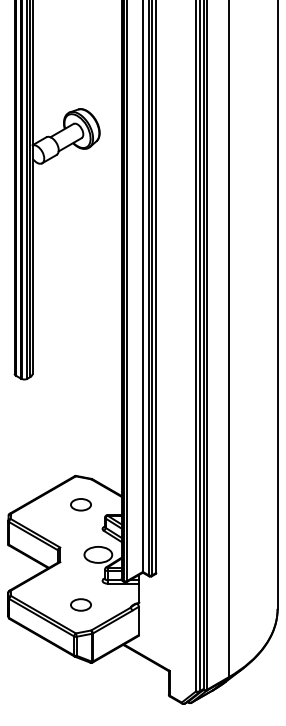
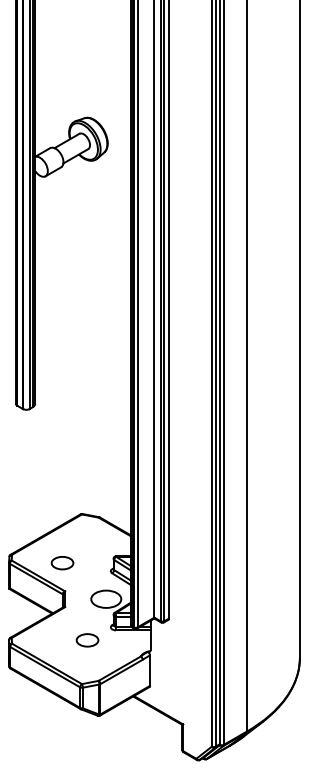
part: (80, 505) -> (62, 563), moved
part: (80, 605) -> (87, 640), moved

